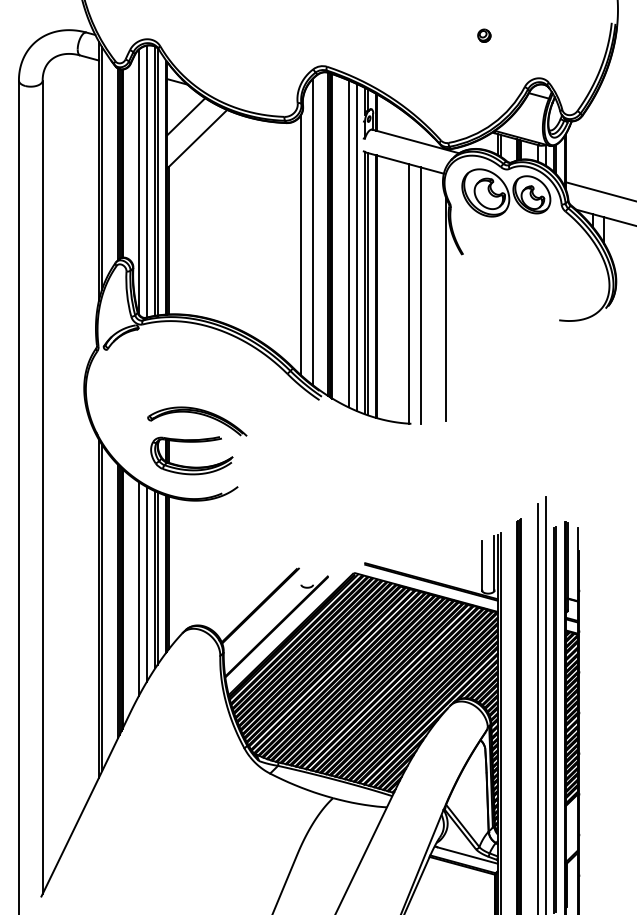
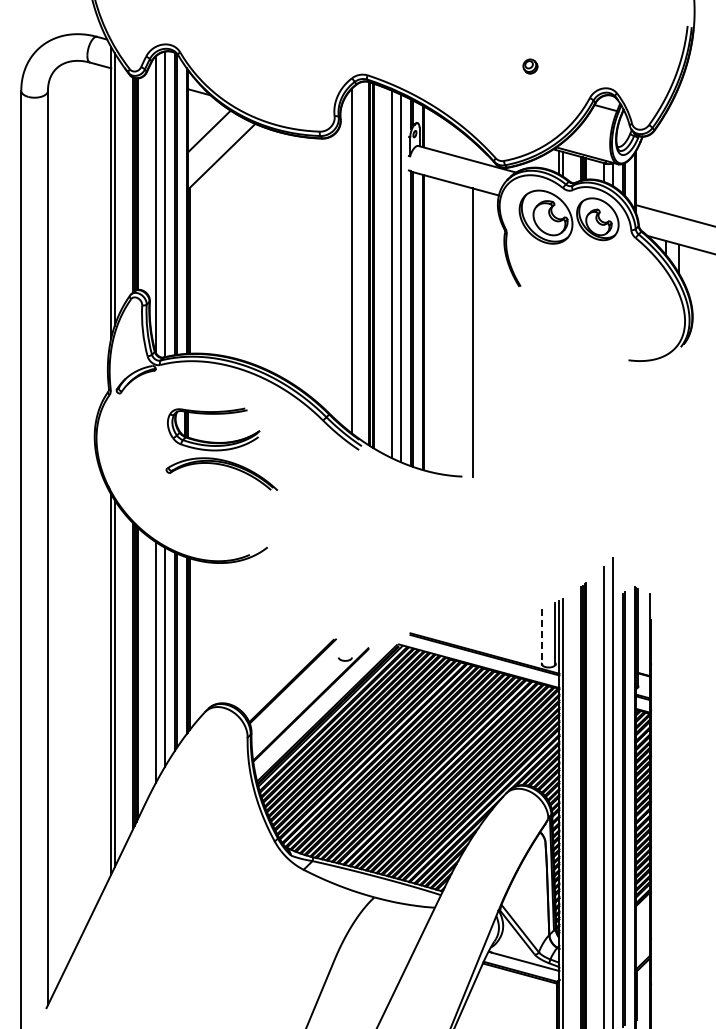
part: (484, 35) -> (530, 66), moved
line: (301, 244) -> (338, 275), removed
line: (408, 293) -> (459, 330), removed
line: (445, 308) -> (500, 346), removed
part: (191, 466) -> (213, 441), moved
line: (482, 566) -> (542, 637), solid -> dashed

